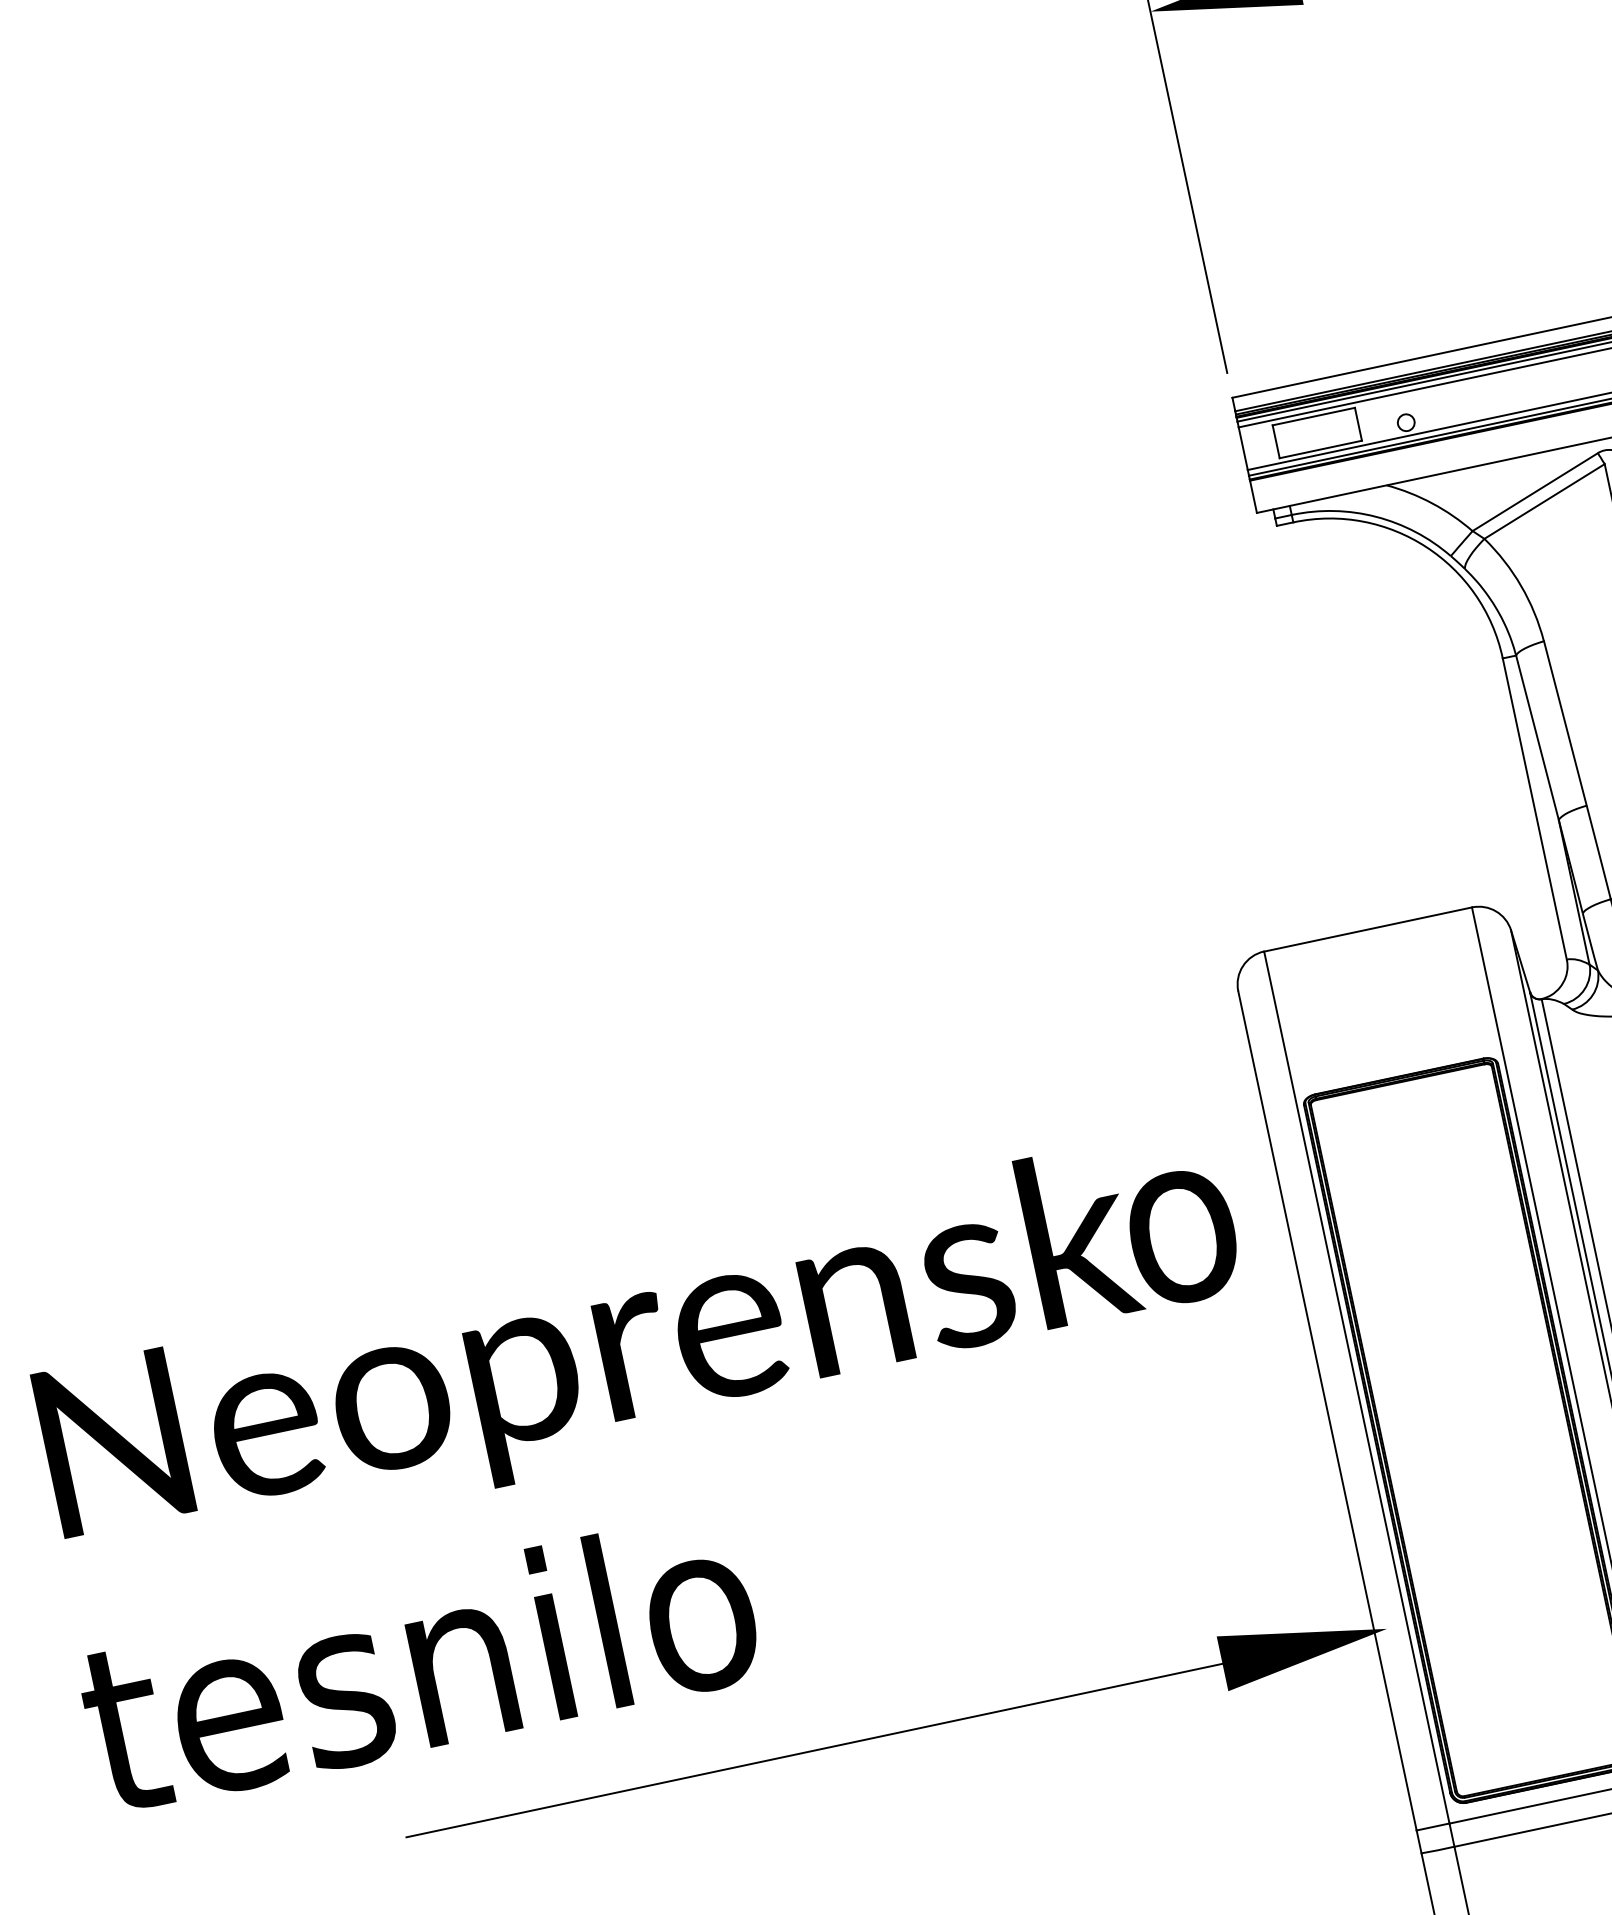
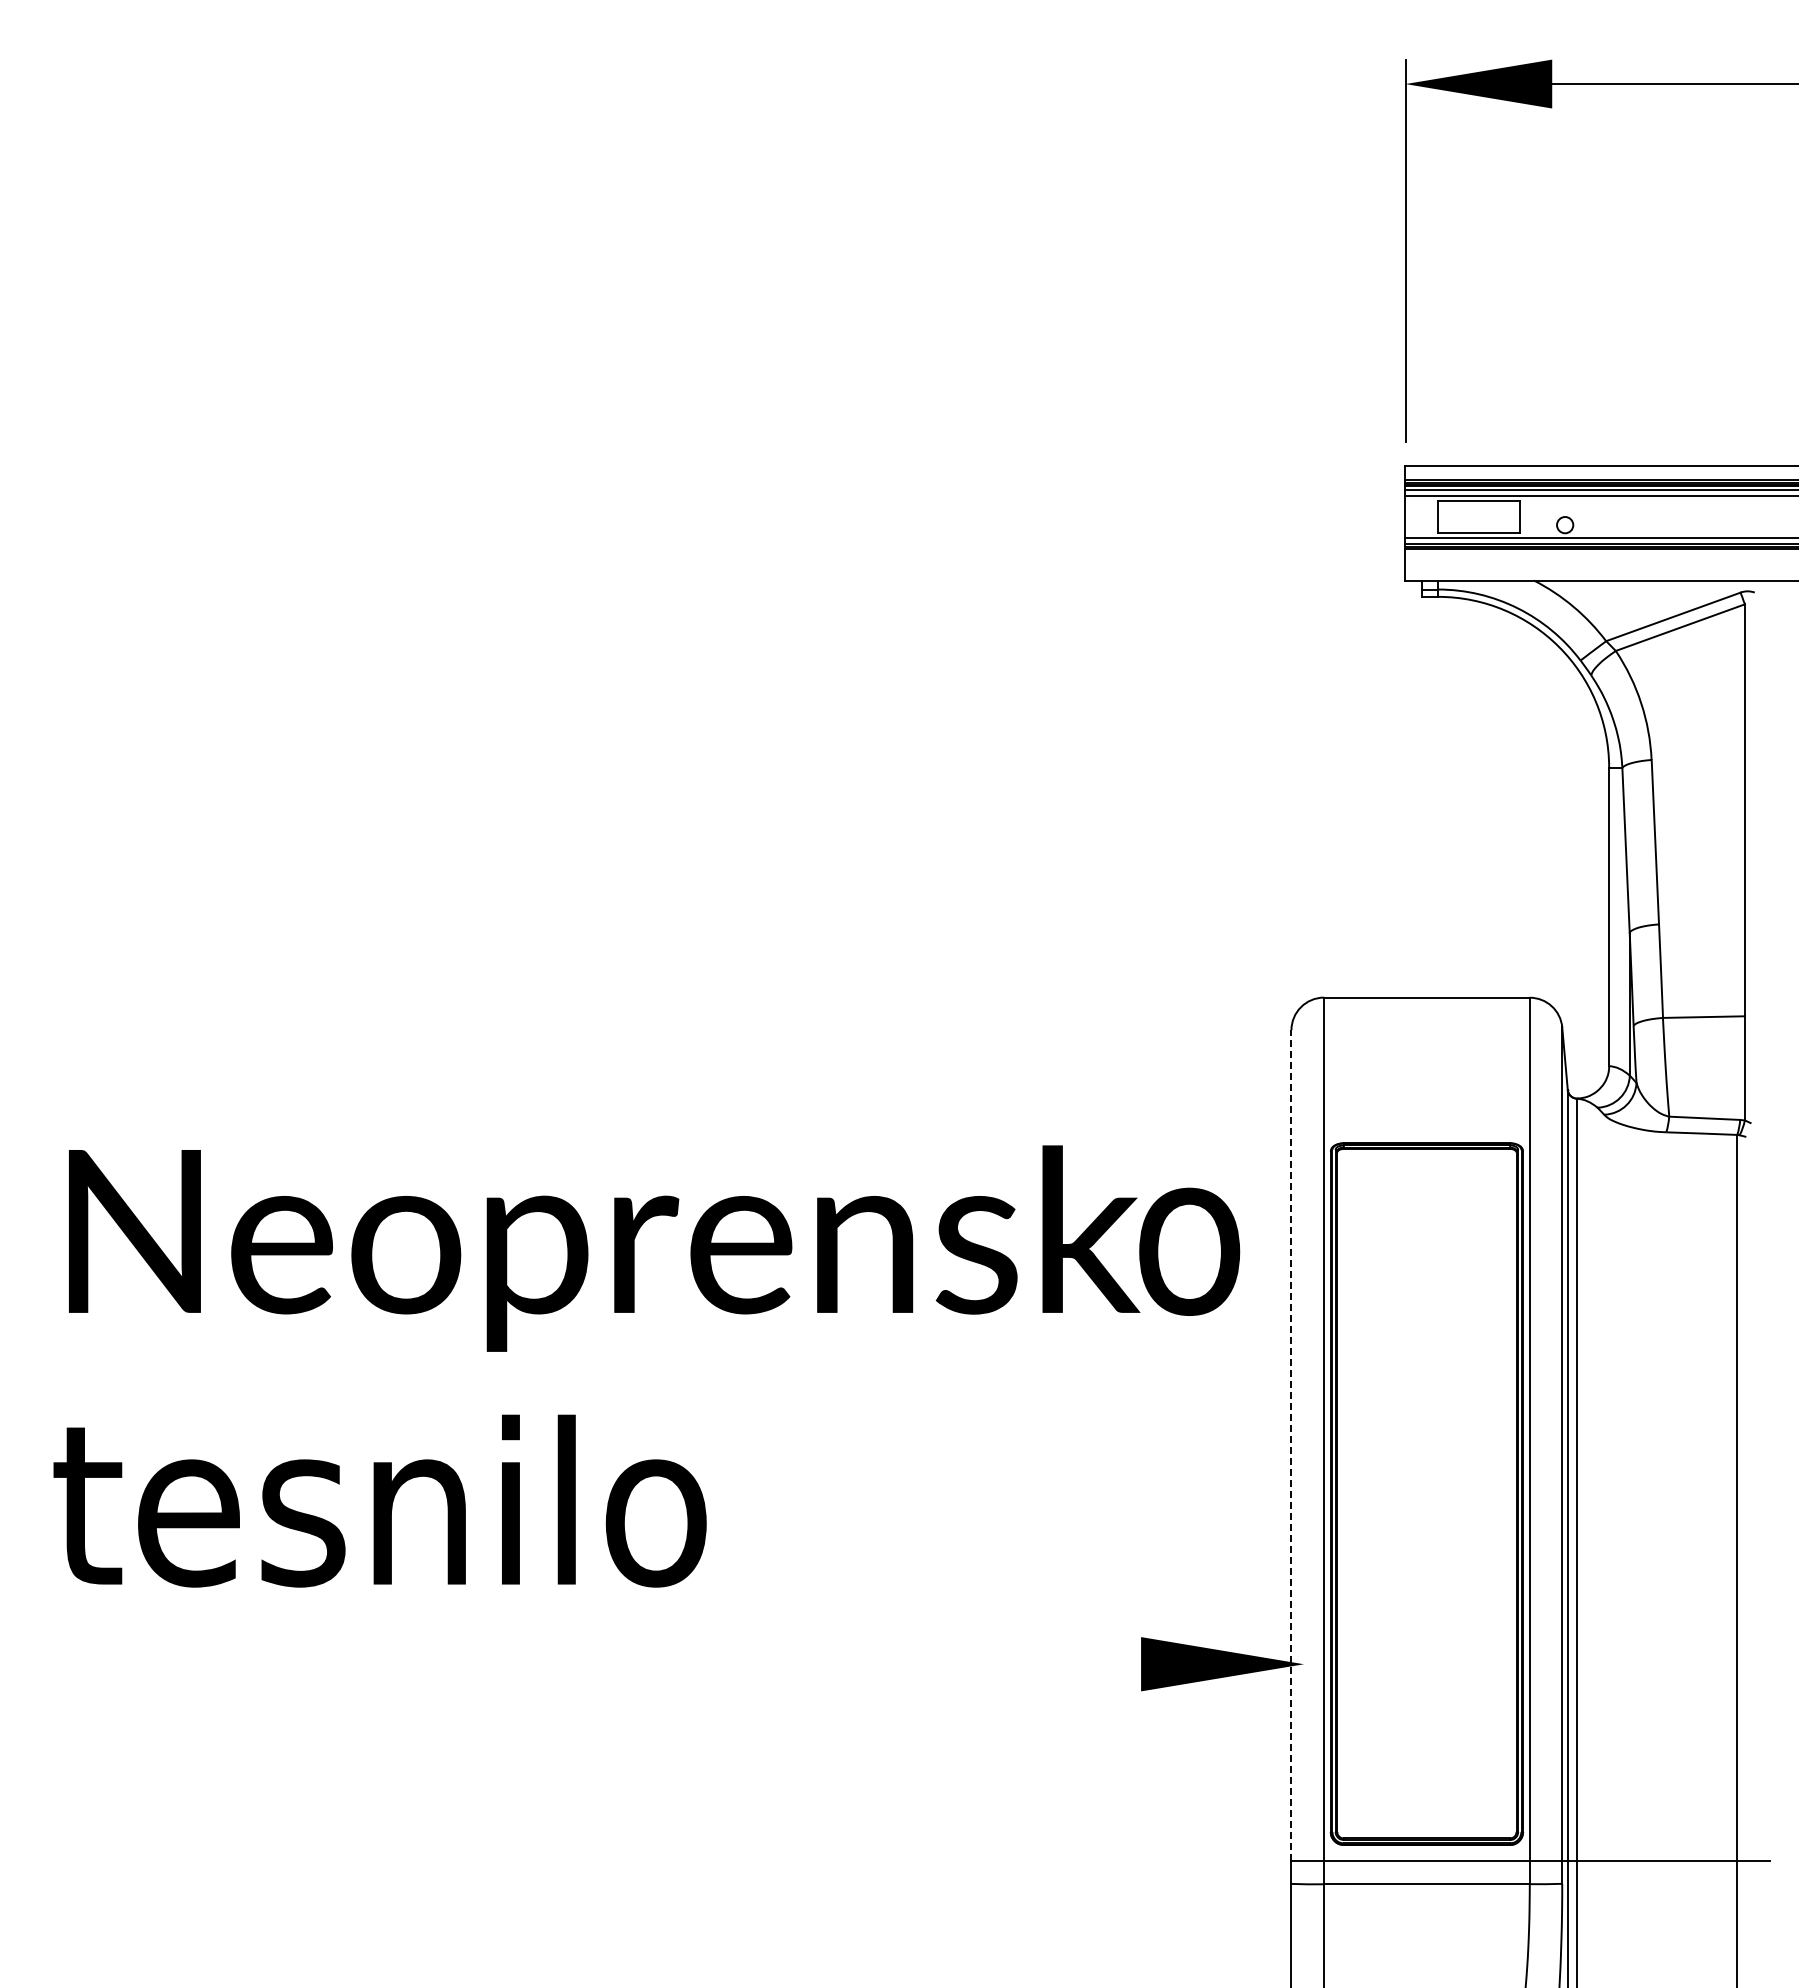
line: (1327, 1410) -> (1291, 1445), solid -> dashed
line: (814, 1750) -> (736, 1664), removed

